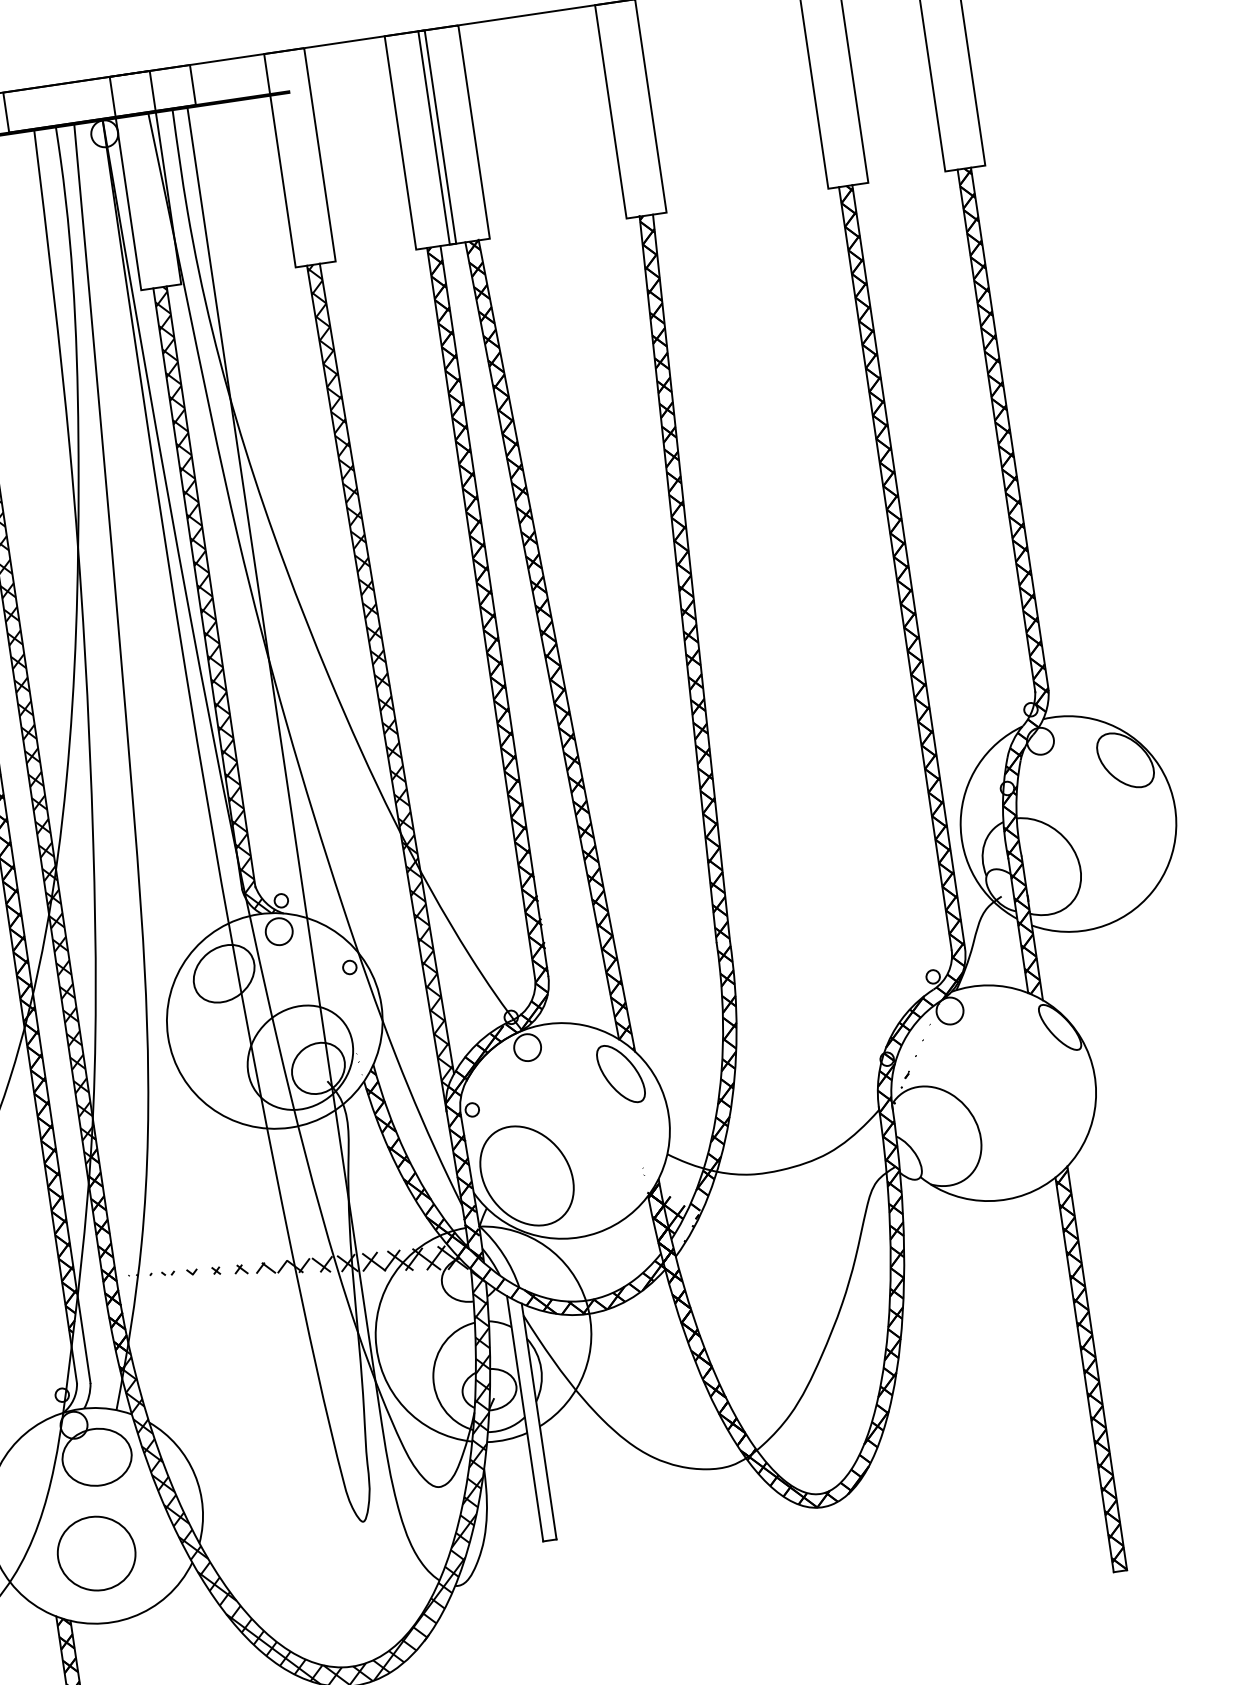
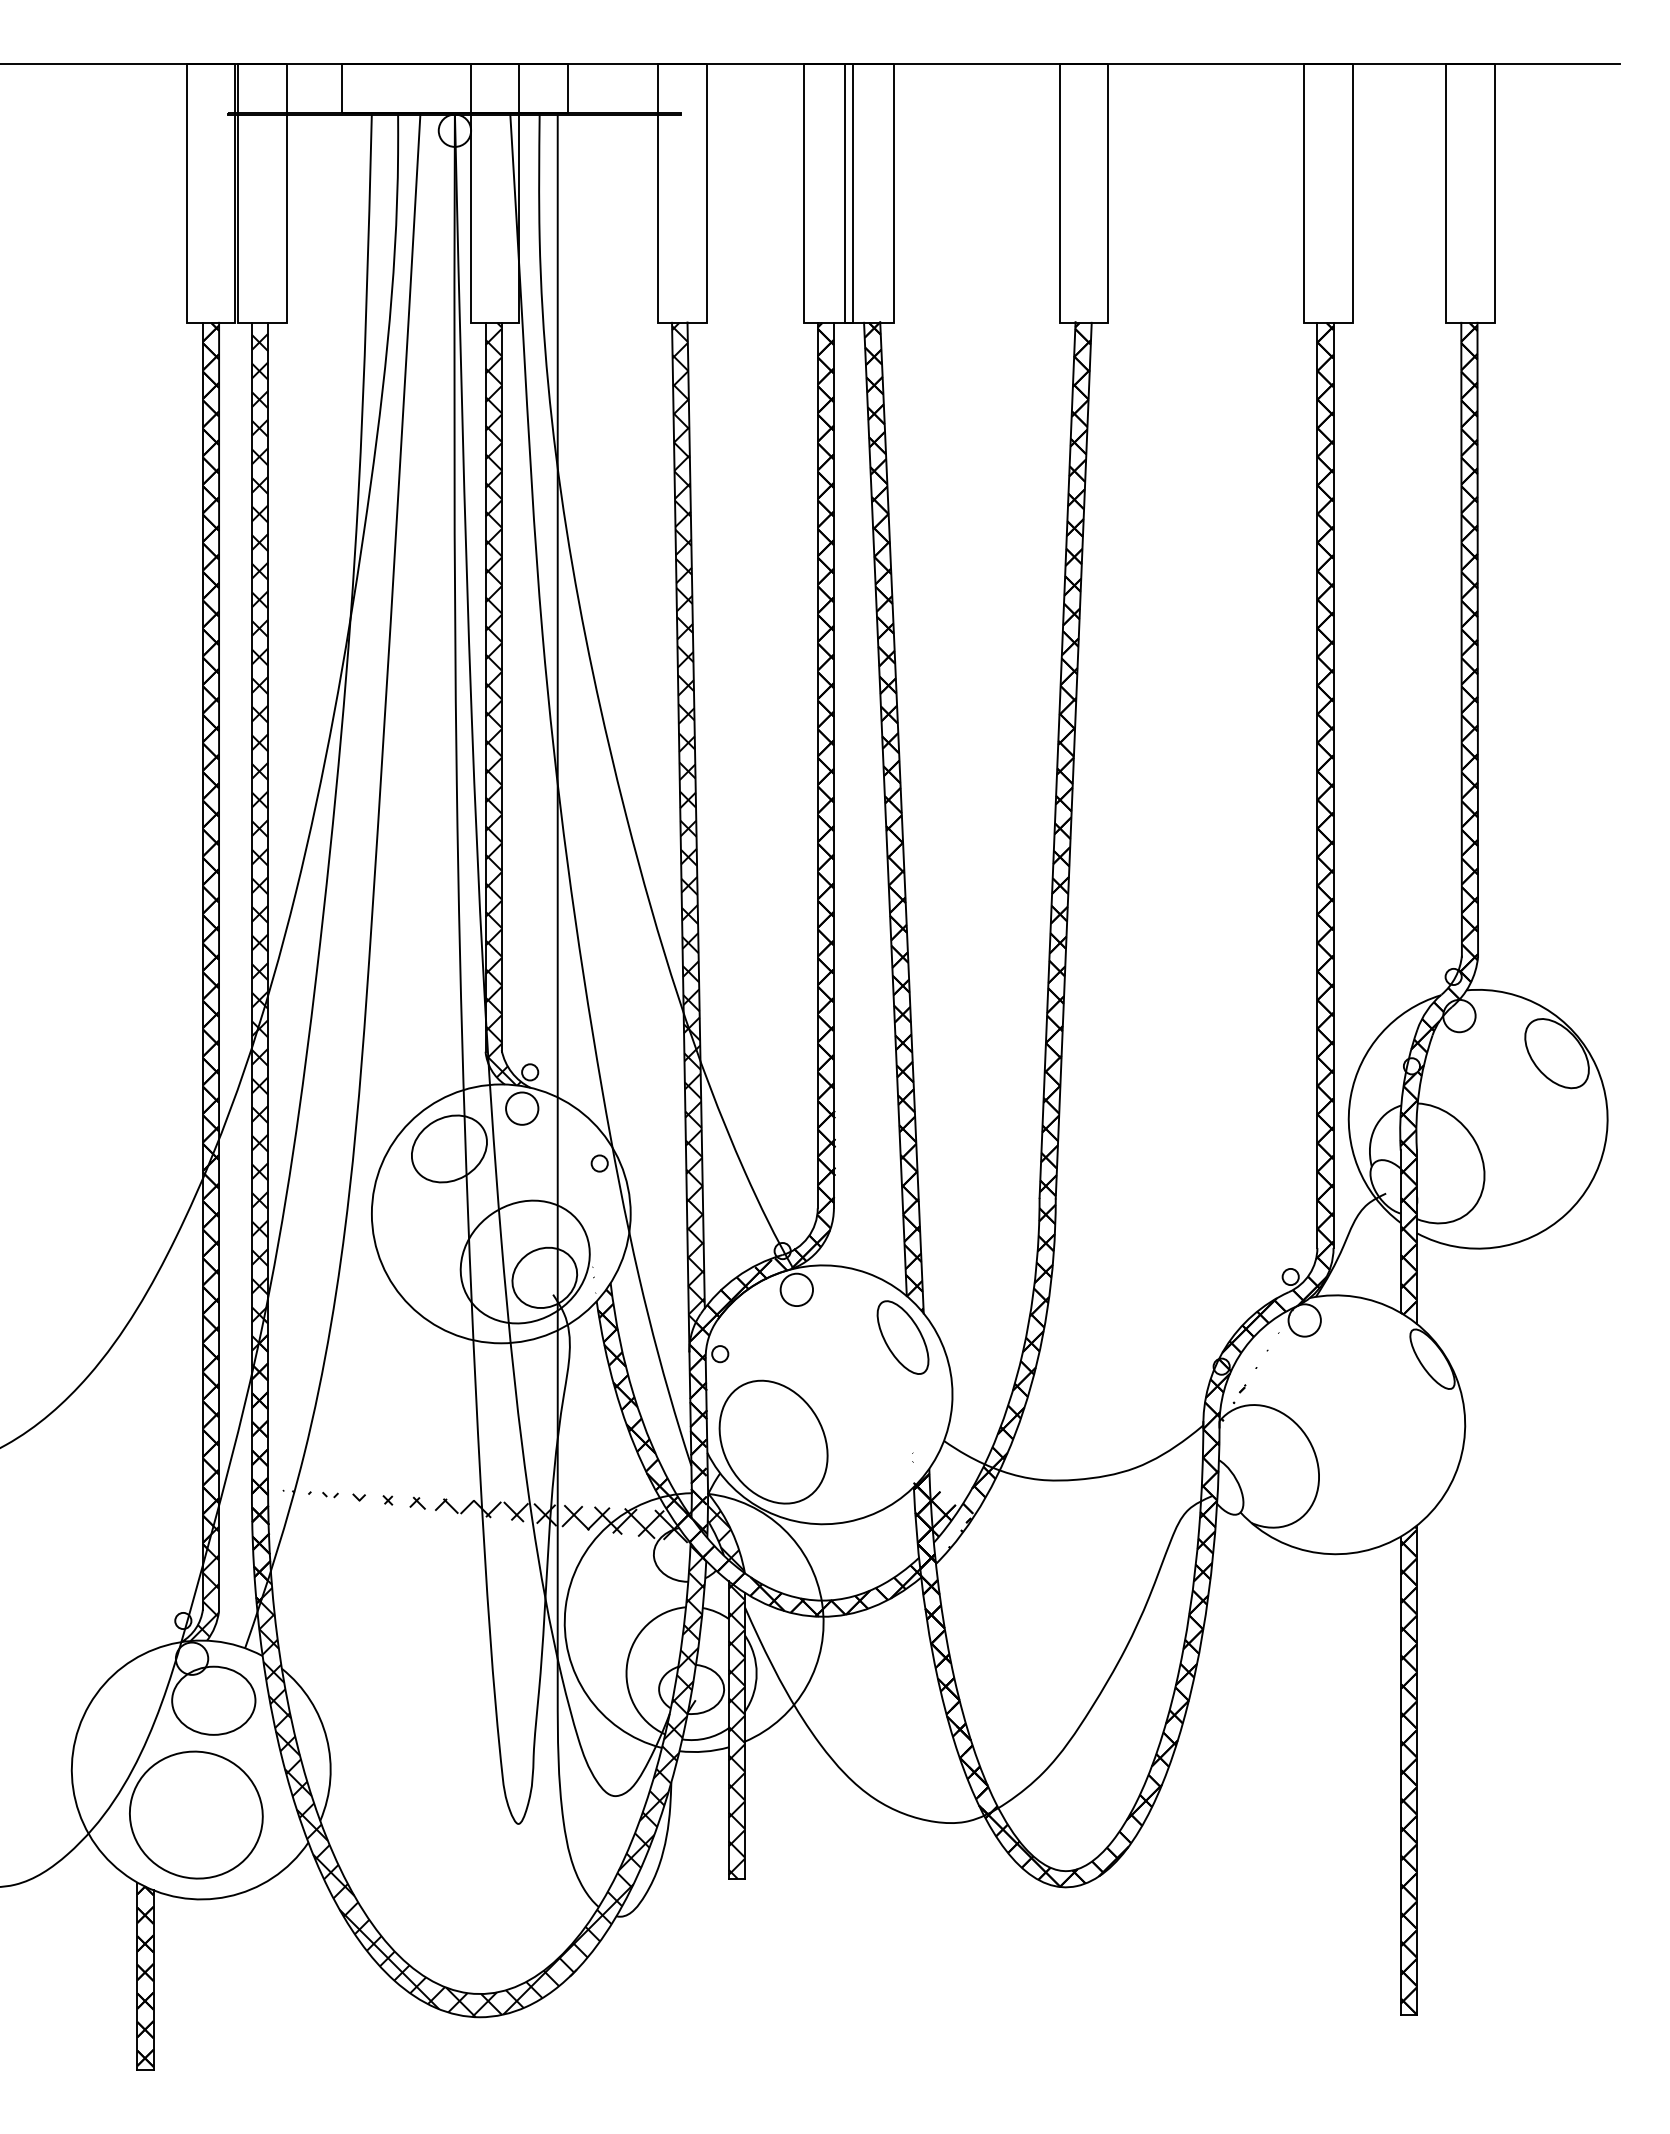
hatch: (498, 1257) -> (725, 1533), added
hatch: (72, 1362) -> (201, 1583), added
hatch: (512, 1403) -> (716, 1709), added
part: (96, 1553) -> (196, 1814), size x1.43

